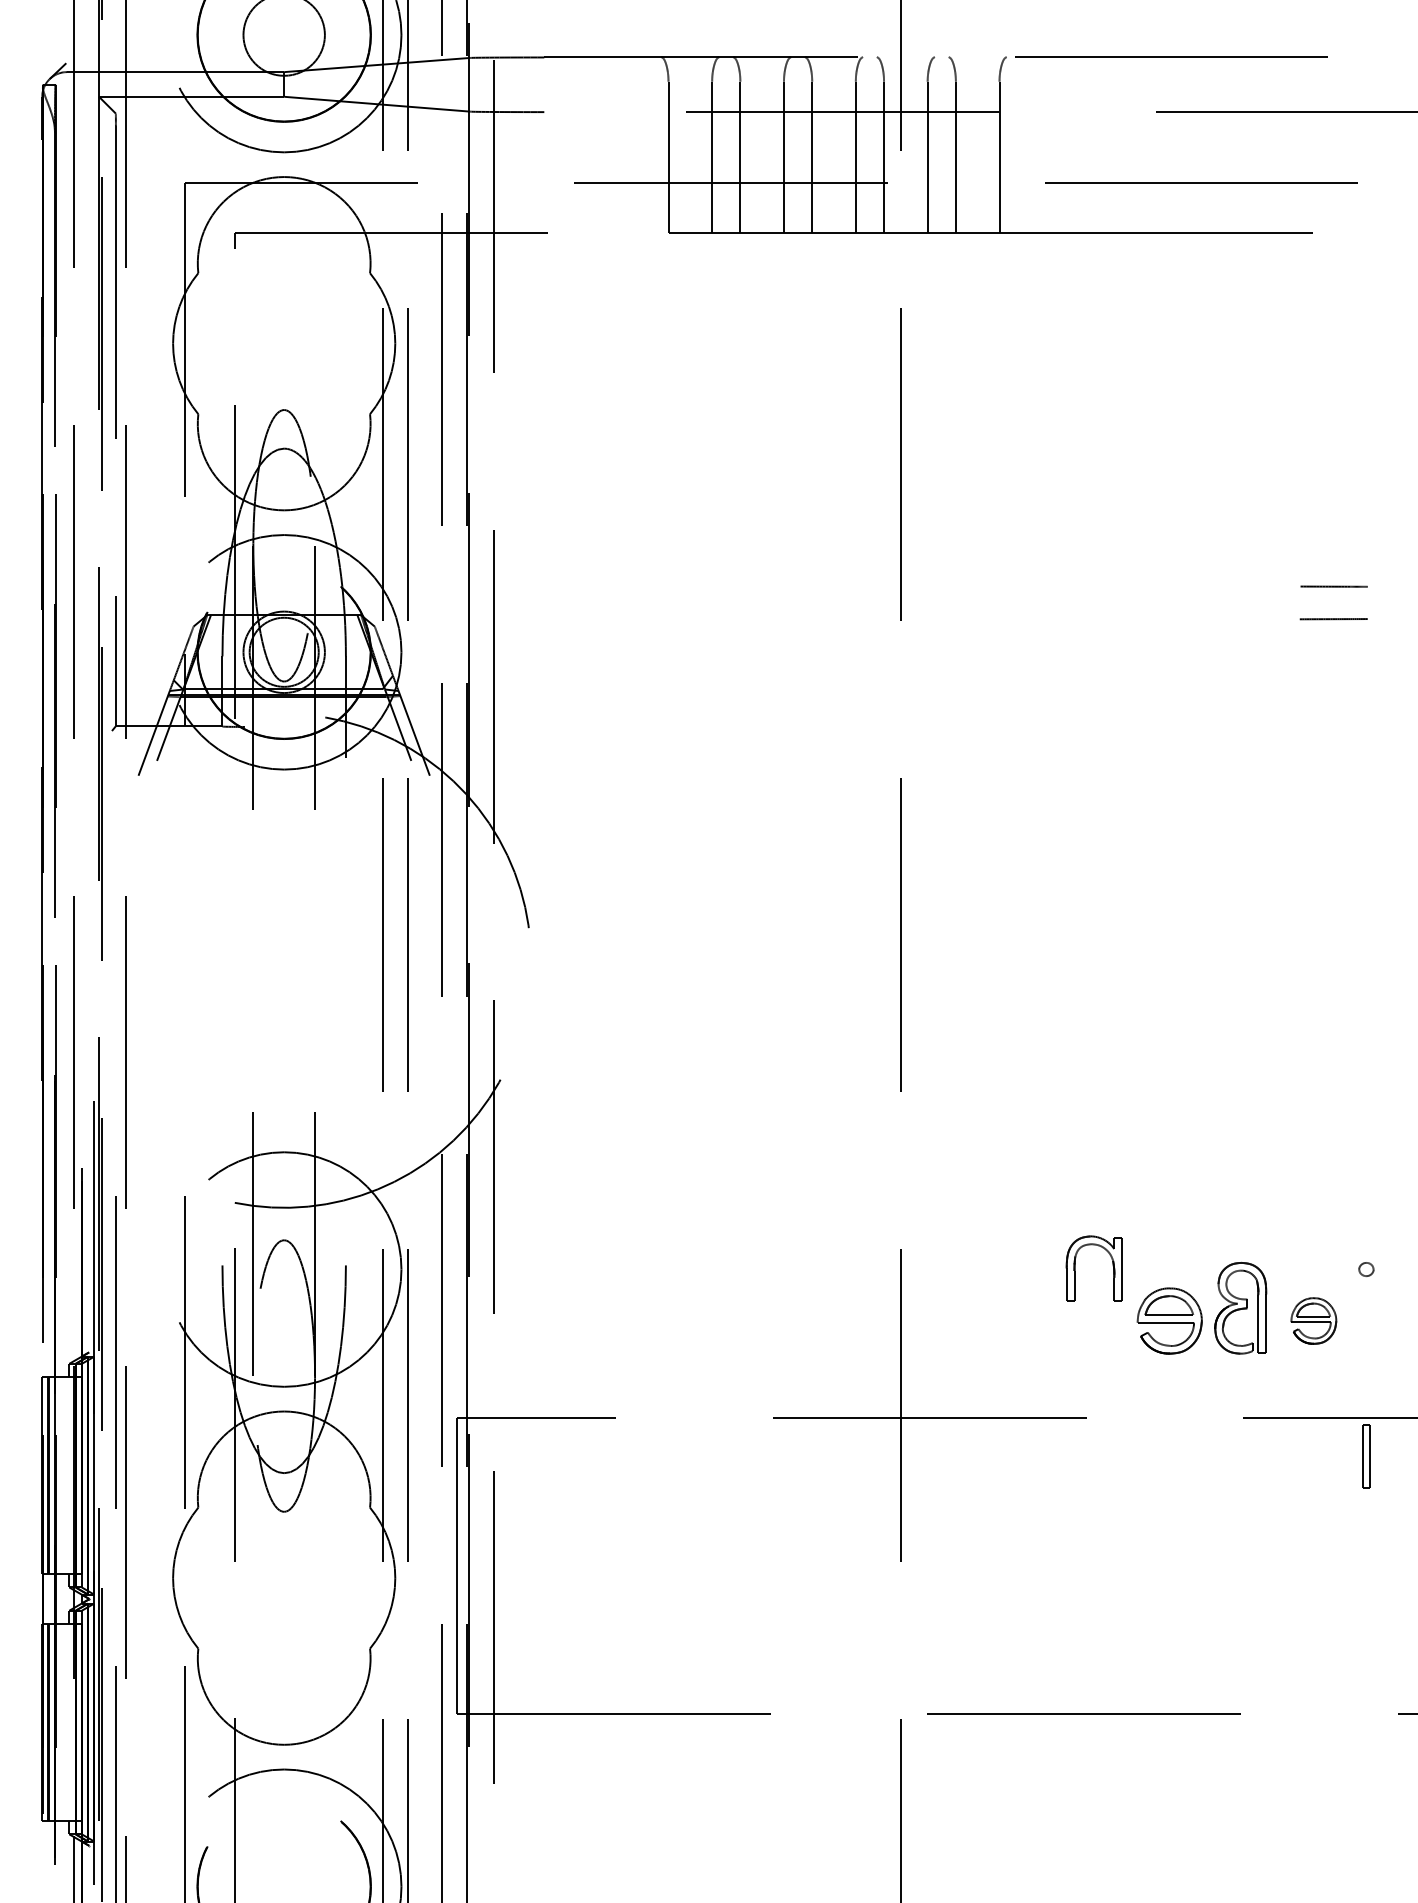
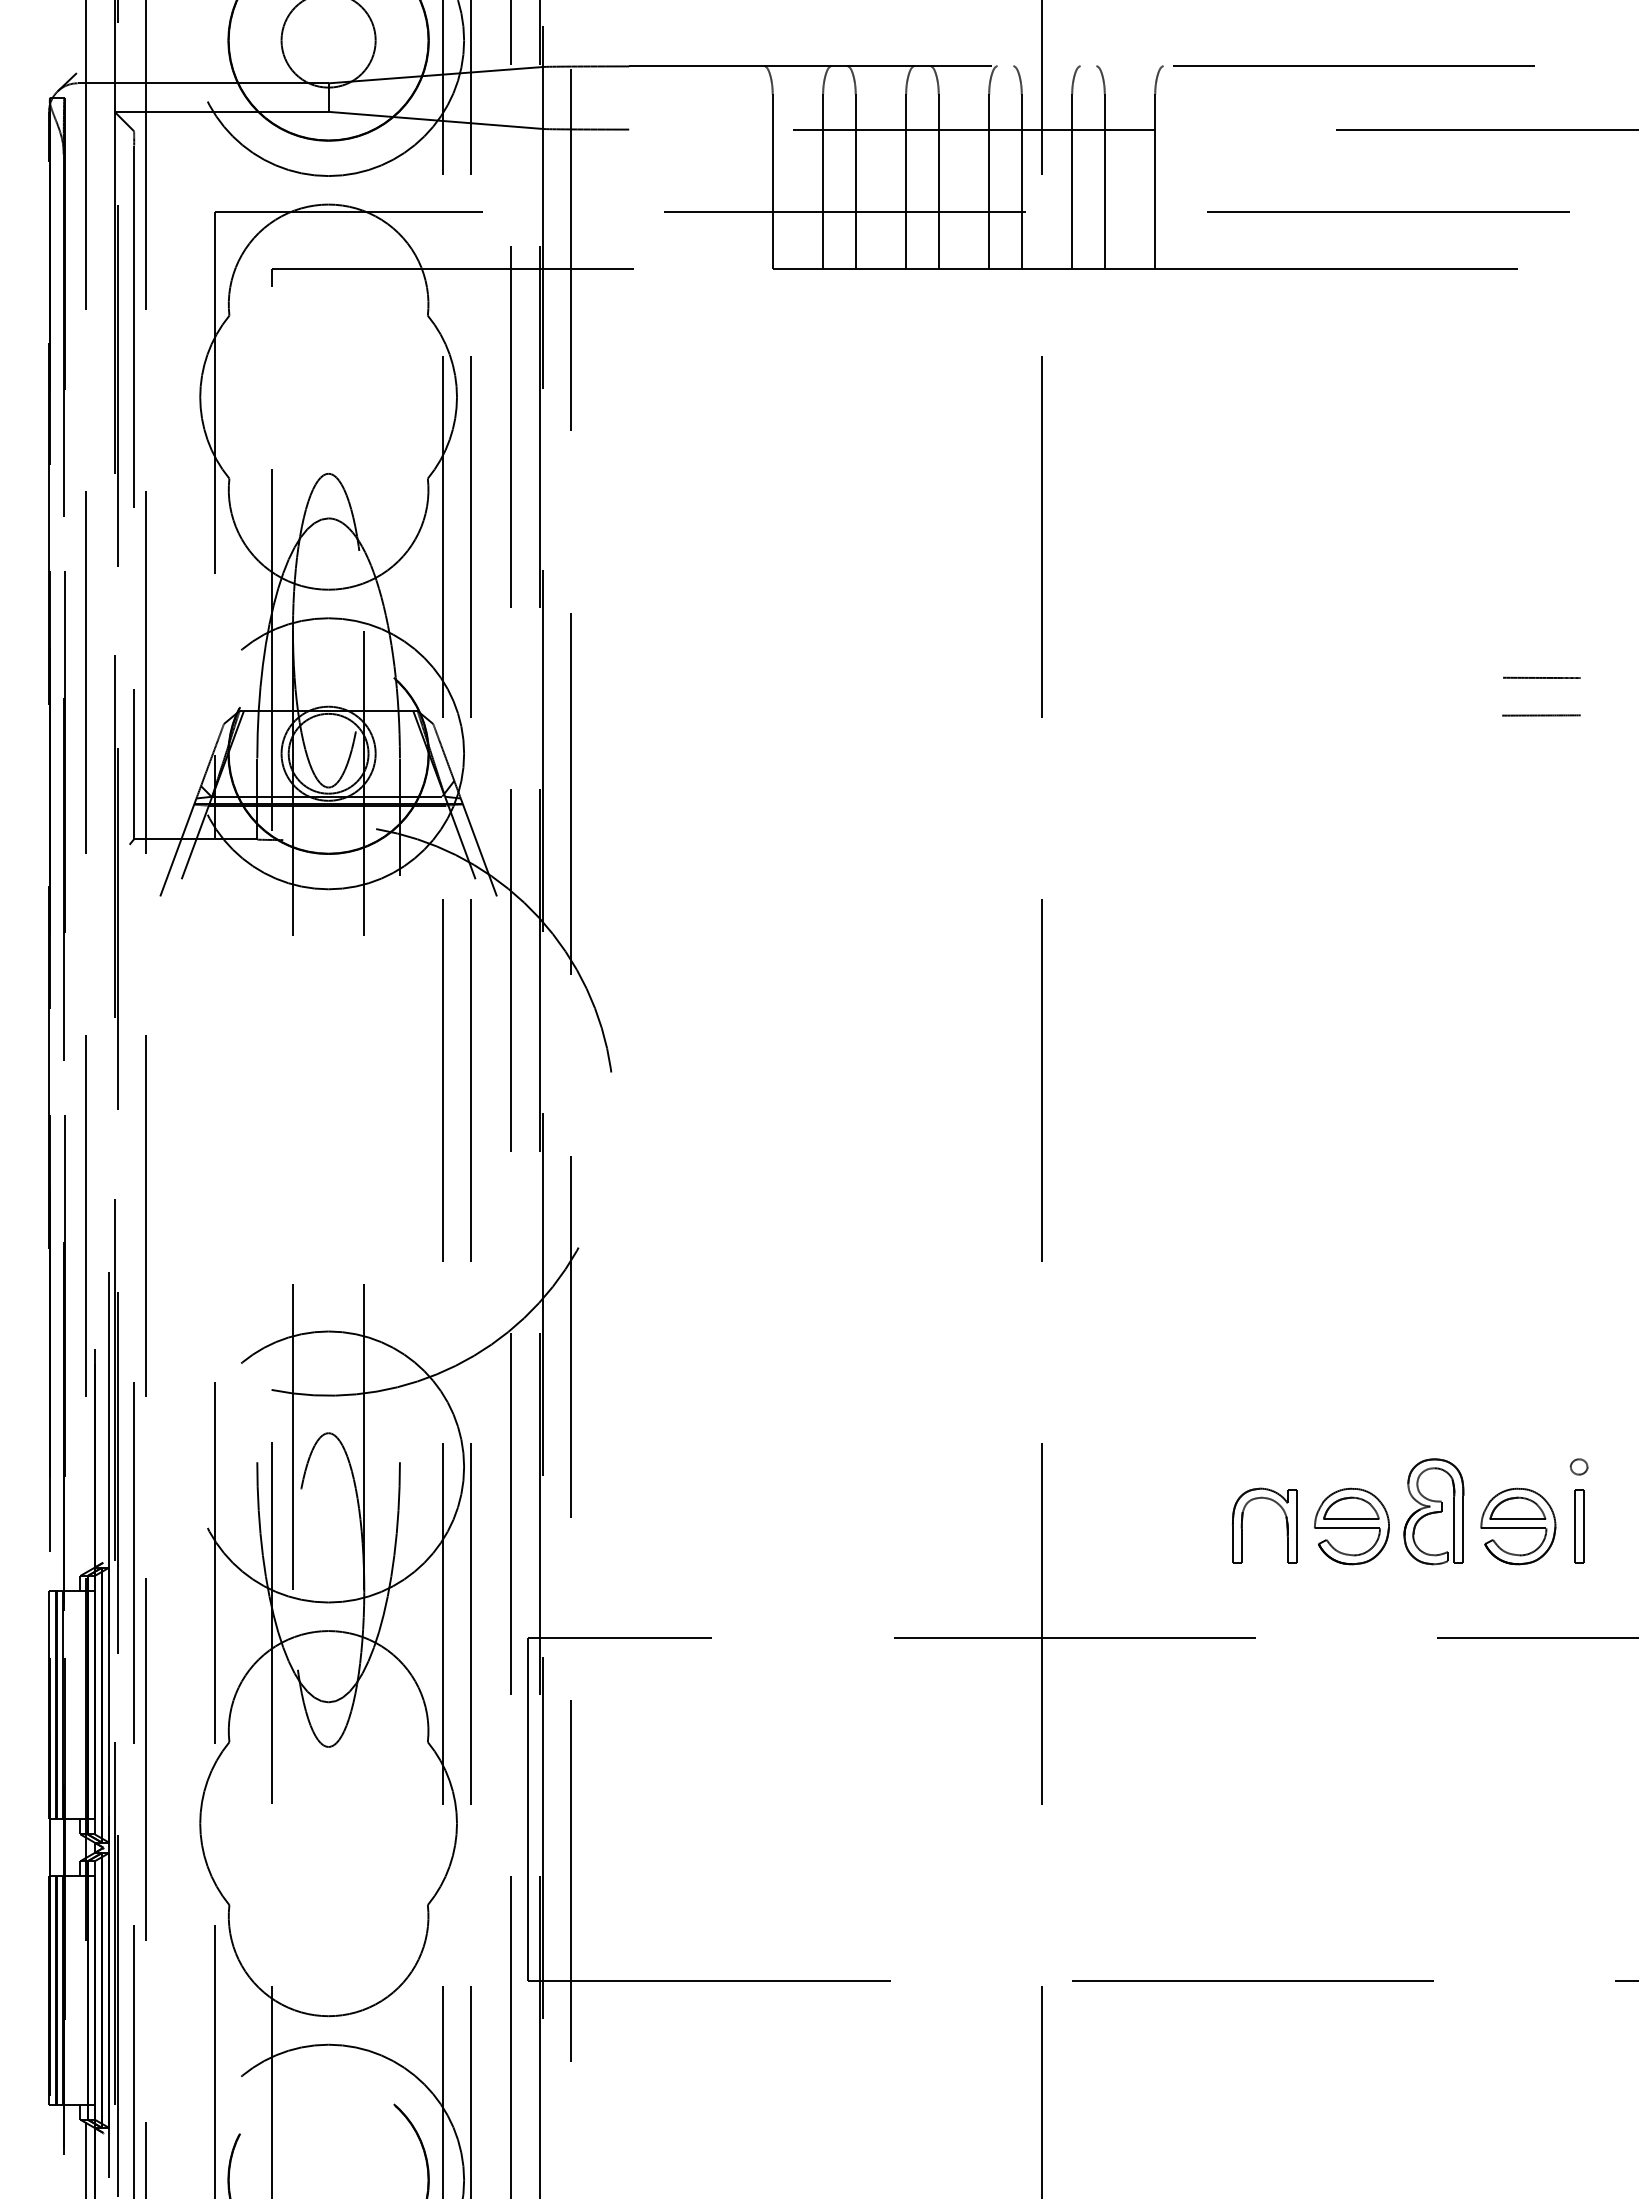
part: (1112, 1263) -> (1285, 1519), moved
part: (1313, 1321) -> (1518, 1526), size x1.43
part: (1366, 1456) -> (1579, 1526), moved

